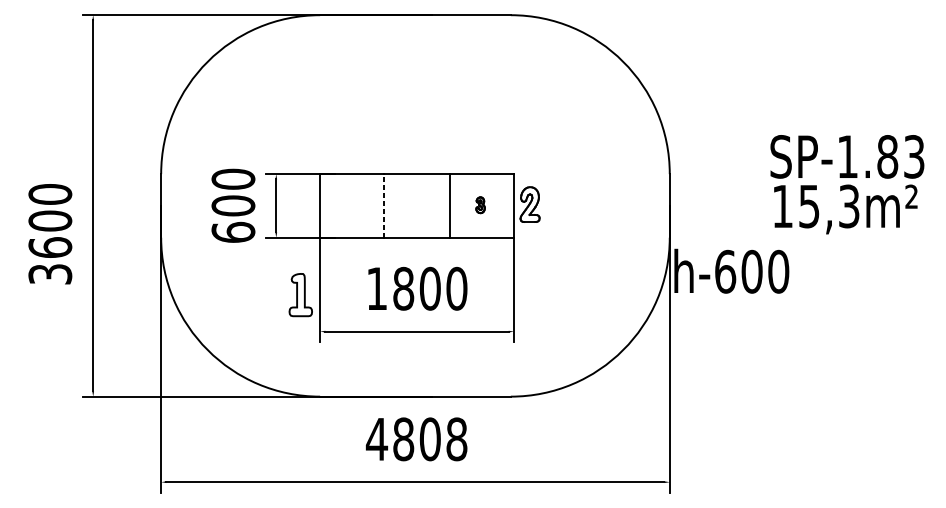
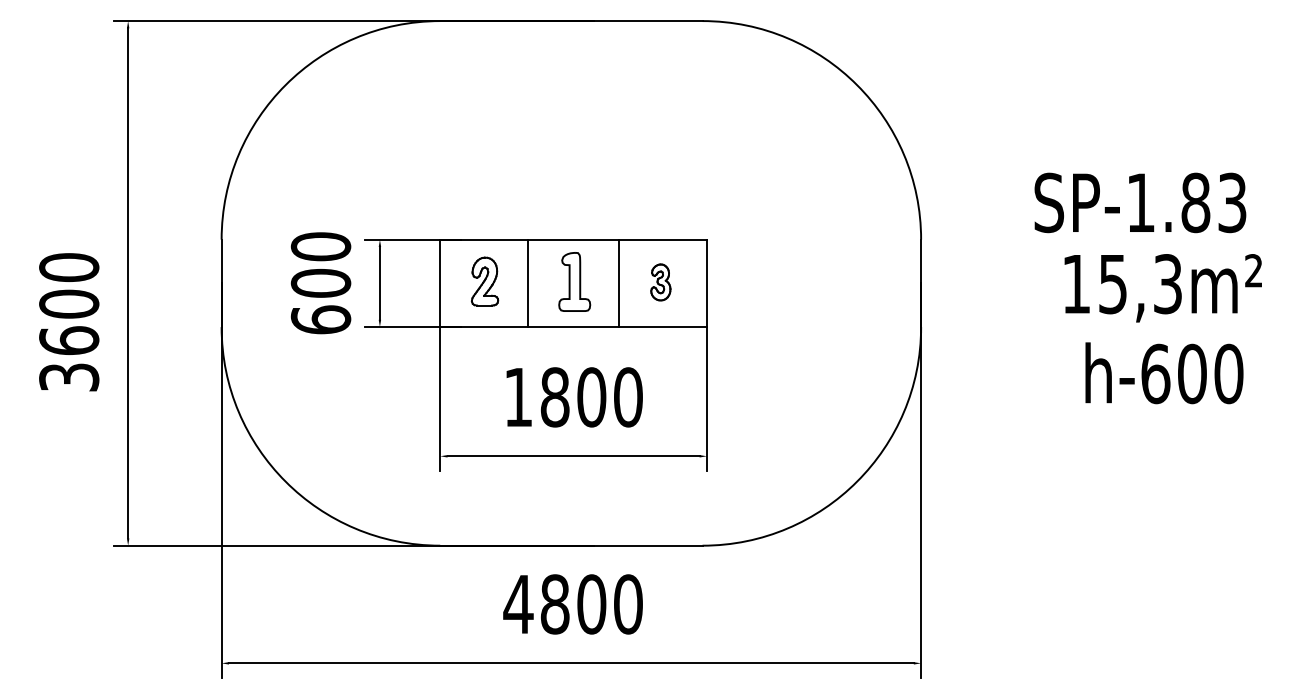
text: (847, 156) -> (1140, 202), moved
part: (530, 204) -> (485, 281), moved
part: (480, 205) -> (660, 282), size x1.67
line: (383, 206) -> (527, 283), dashed -> solid
text: (731, 271) -> (1164, 373), moved
part: (300, 294) -> (574, 281), moved
text: (457, 439) -> (628, 604), 4808 -> 4800

